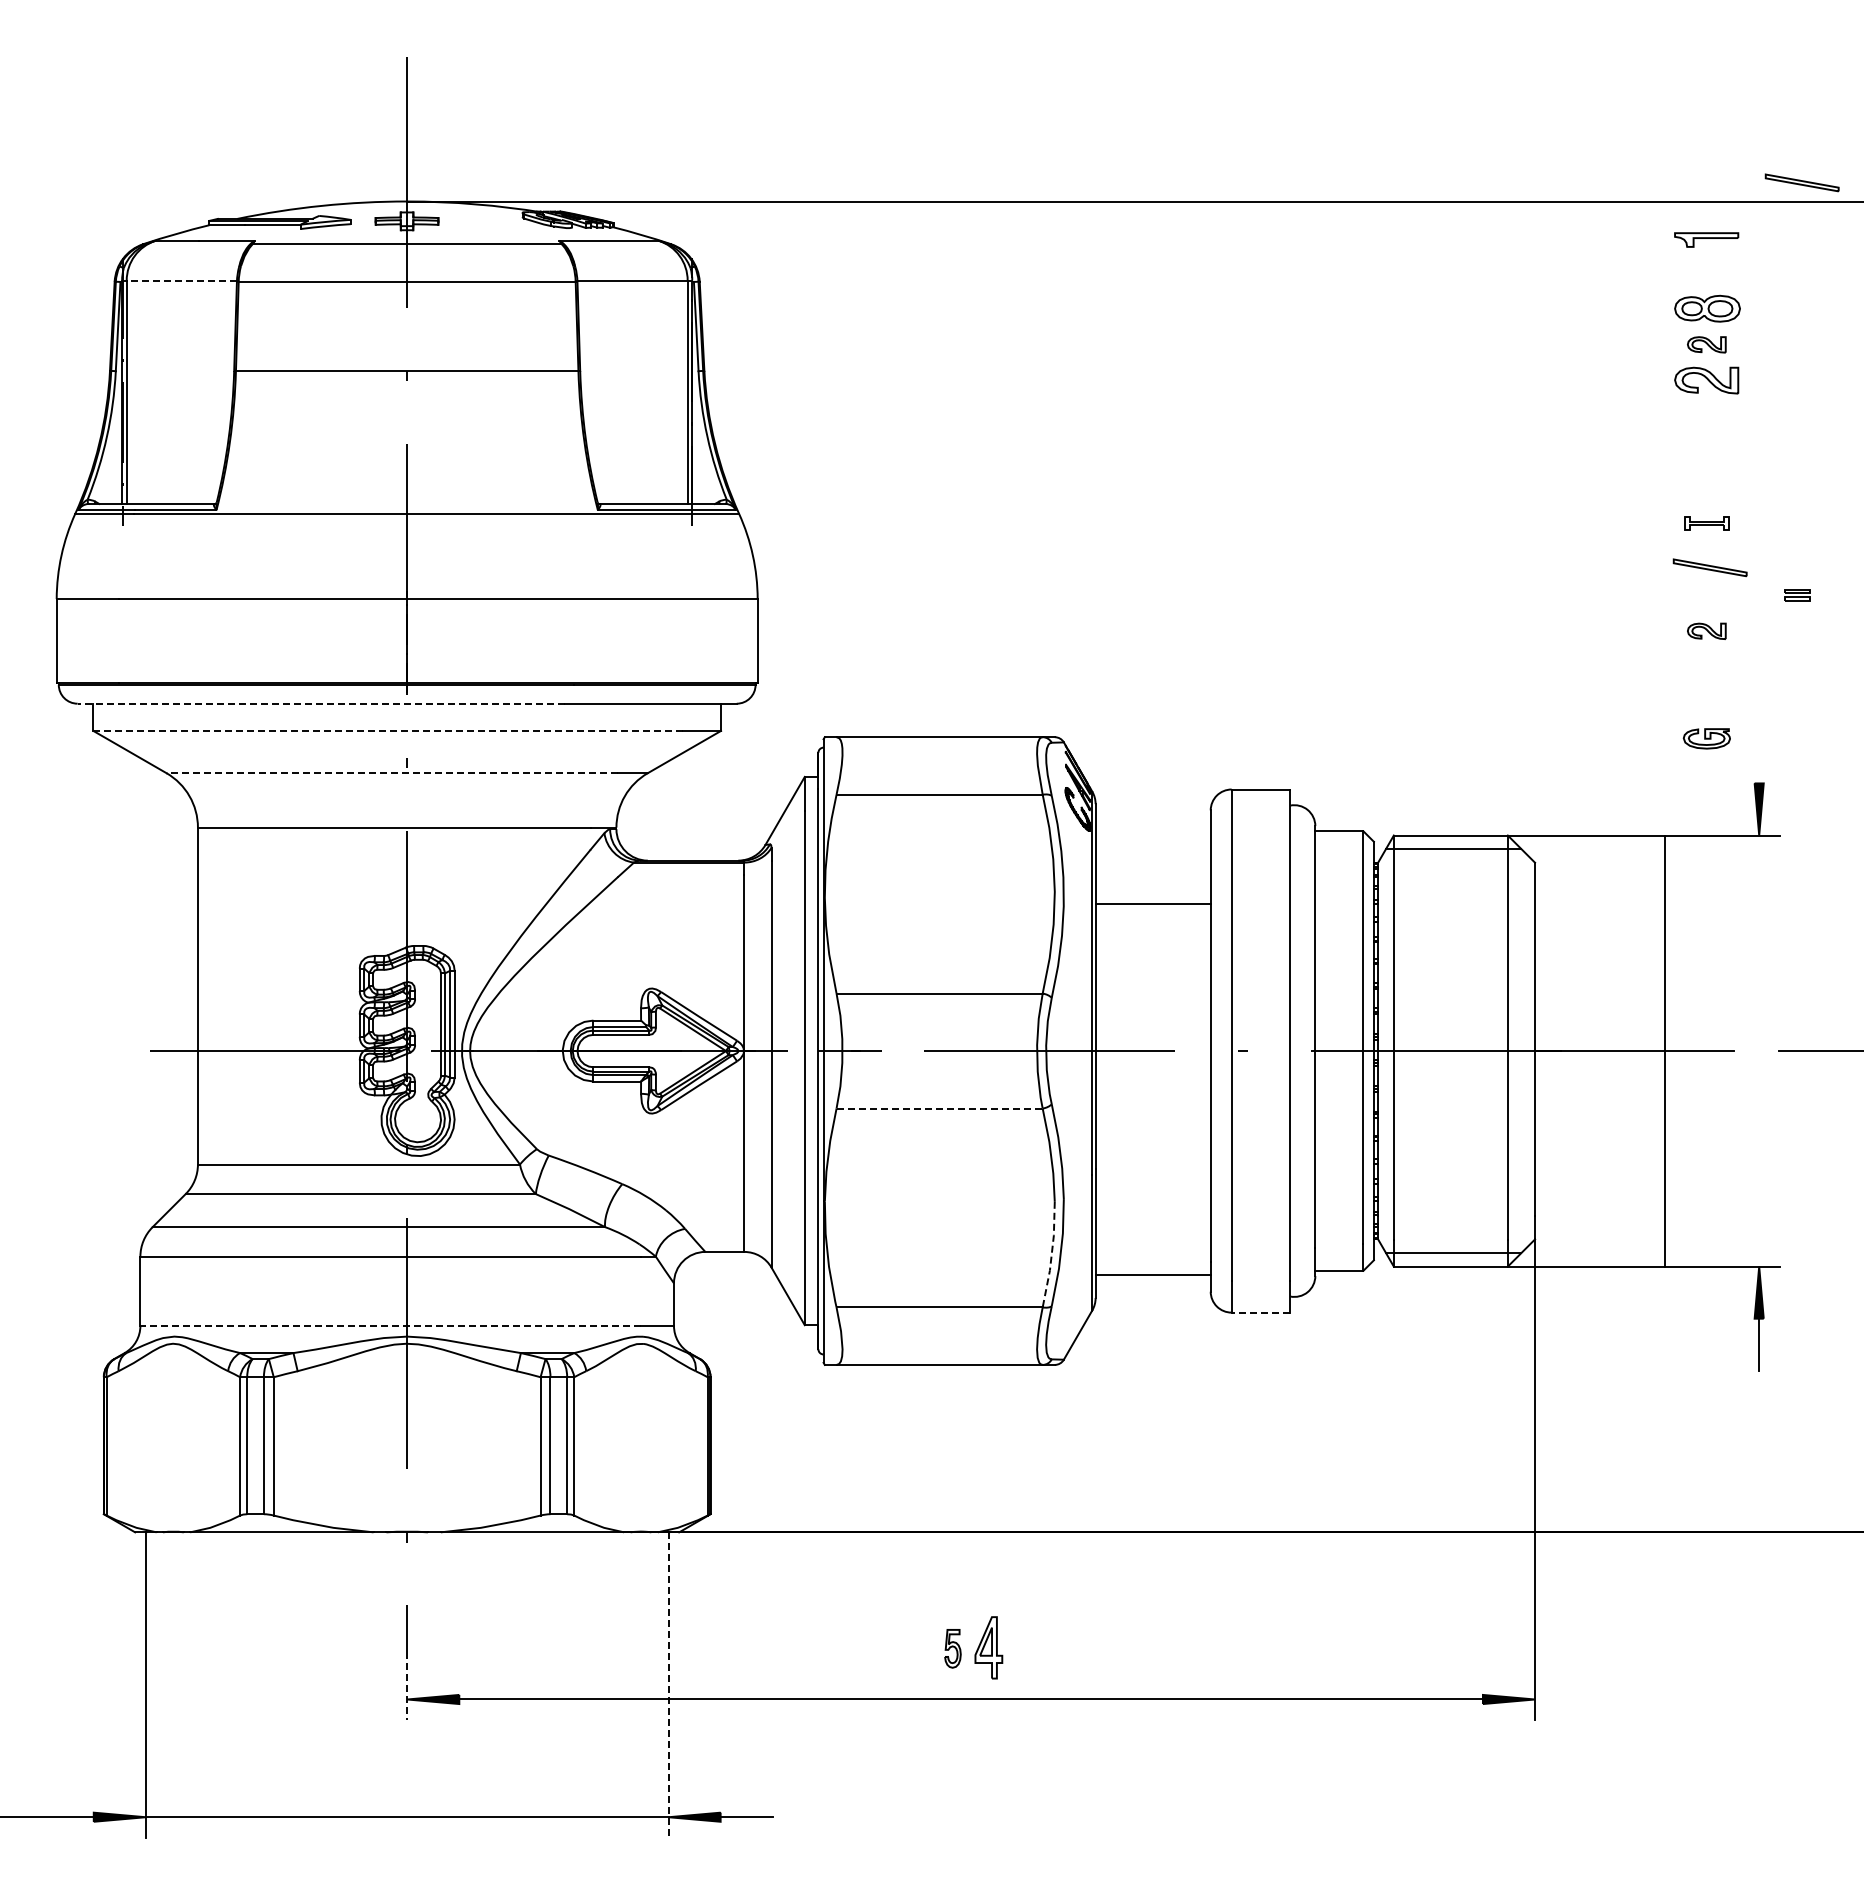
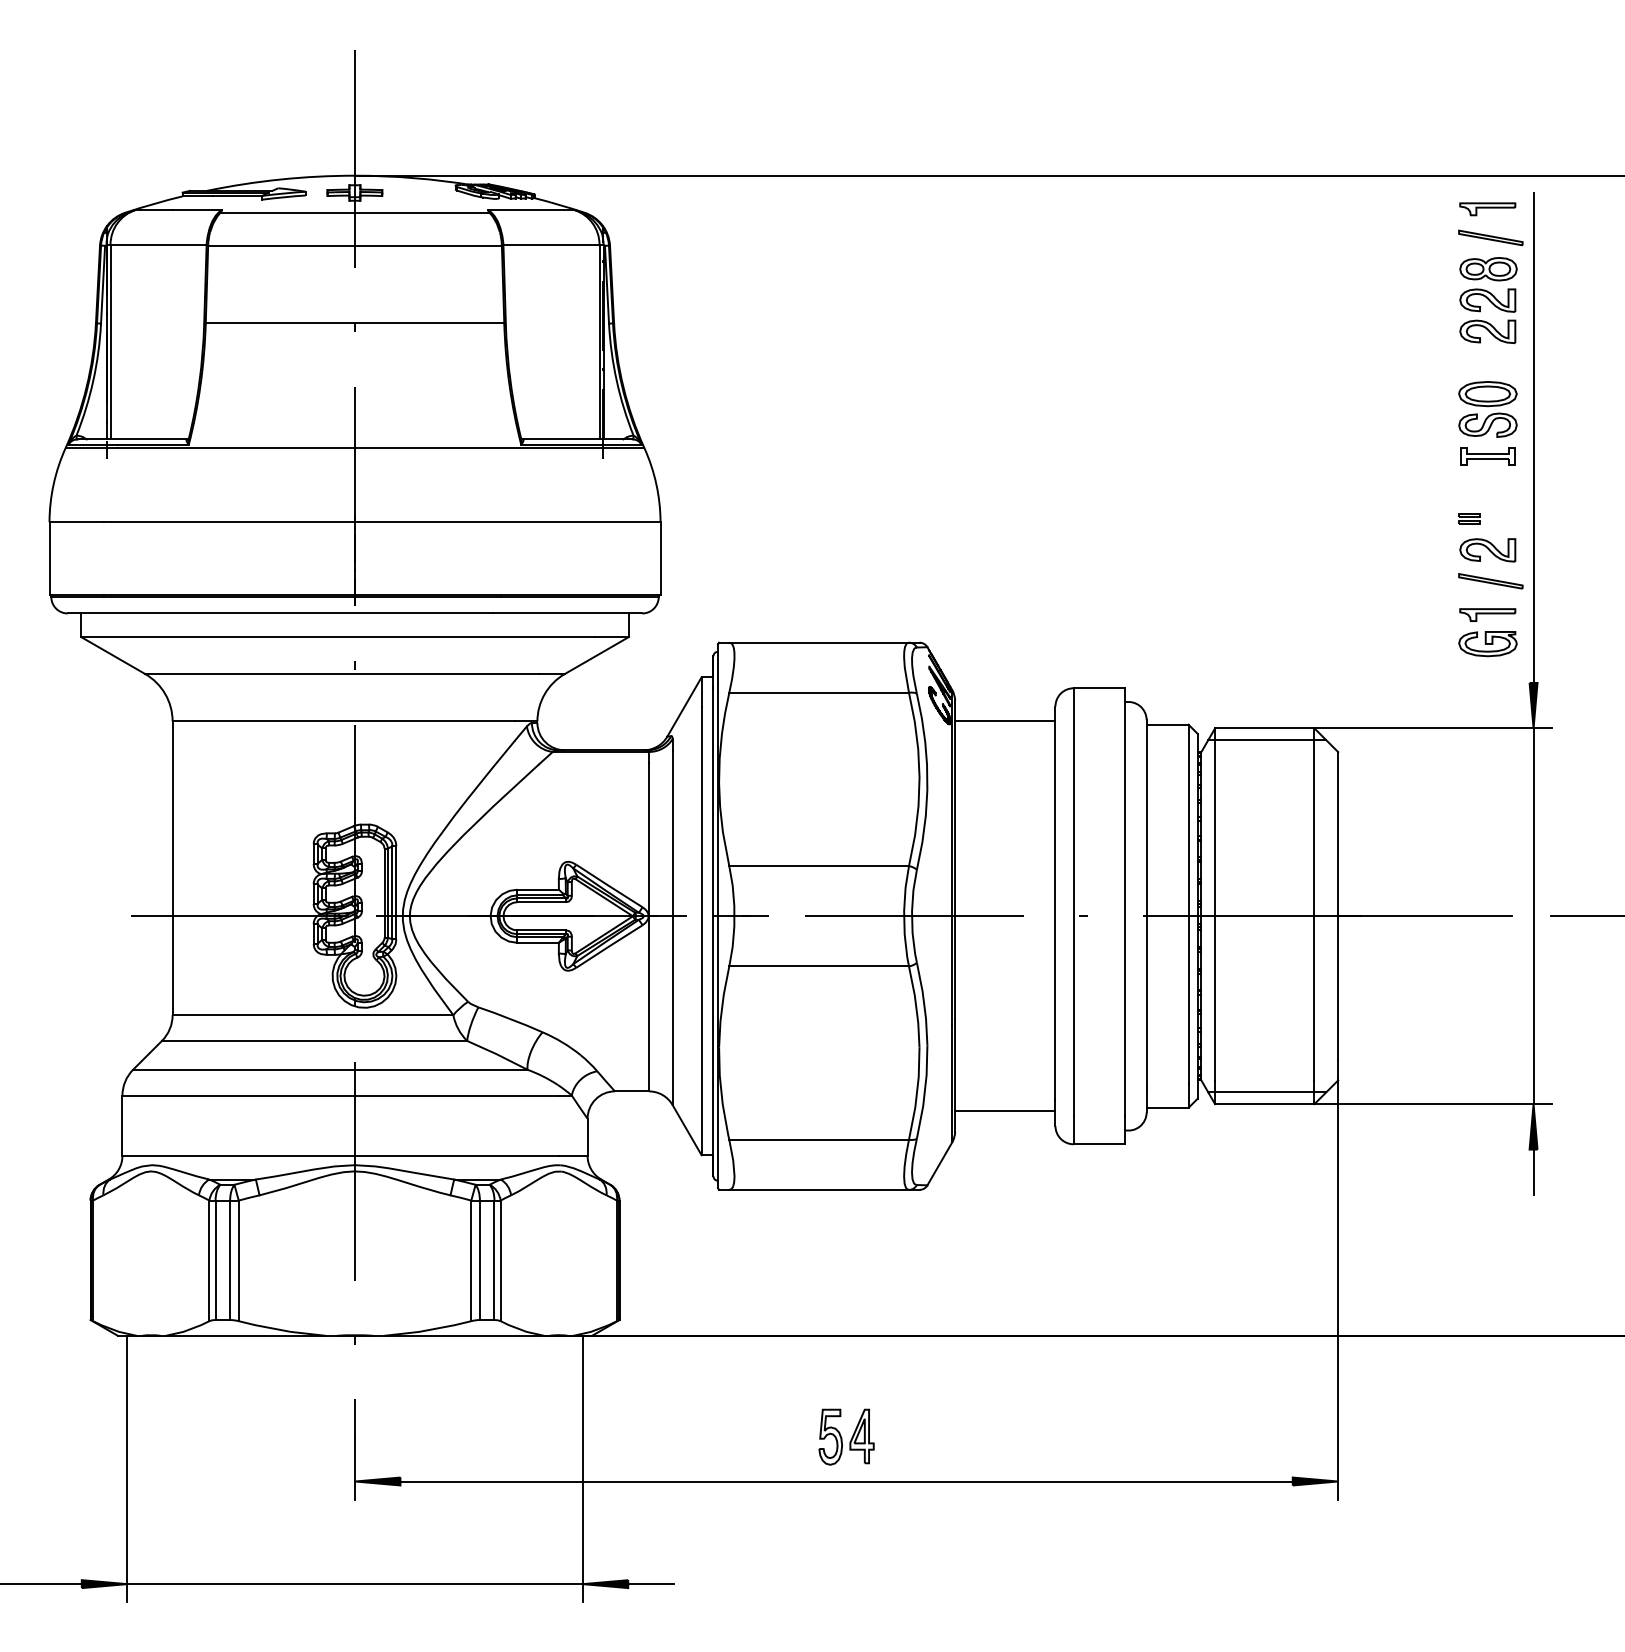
part: (1801, 182) -> (1490, 237), moved
line: (181, 280) -> (158, 244), dashed -> solid
part: (1706, 344) -> (1487, 300), size x1.67
part: (1706, 469) -> (1487, 409), added
line: (1759, 501) -> (1533, 437), added
part: (1706, 523) -> (1487, 456), size x1.43
part: (1709, 567) -> (1490, 581), moved
part: (1797, 595) -> (1469, 519), moved
part: (1706, 631) -> (1487, 550), size x1.67
line: (321, 703) -> (280, 613), dashed -> solid
part: (1706, 705) -> (1487, 615), added
line: (387, 730) -> (337, 636), dashed -> solid
part: (1706, 738) -> (1487, 643), size x1.43
line: (392, 773) -> (342, 674), dashed -> solid
line: (1152, 904) -> (1004, 721), moved
line: (1665, 1050) -> (1533, 915), moved
line: (940, 1108) -> (819, 966), dashed -> solid
line: (1051, 1255) -> (916, 1094), dashed -> solid
line: (1260, 1312) -> (1098, 1144), dashed -> solid
line: (390, 1325) -> (340, 1155), dashed -> solid
part: (952, 1648) -> (830, 1437), size x1.67
line: (668, 1685) -> (582, 1469), dashed -> solid
line: (407, 1686) -> (355, 1470), dashed -> solid

